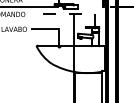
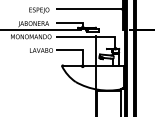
line: (68, 14) -> (91, 36), dashed -> solid

